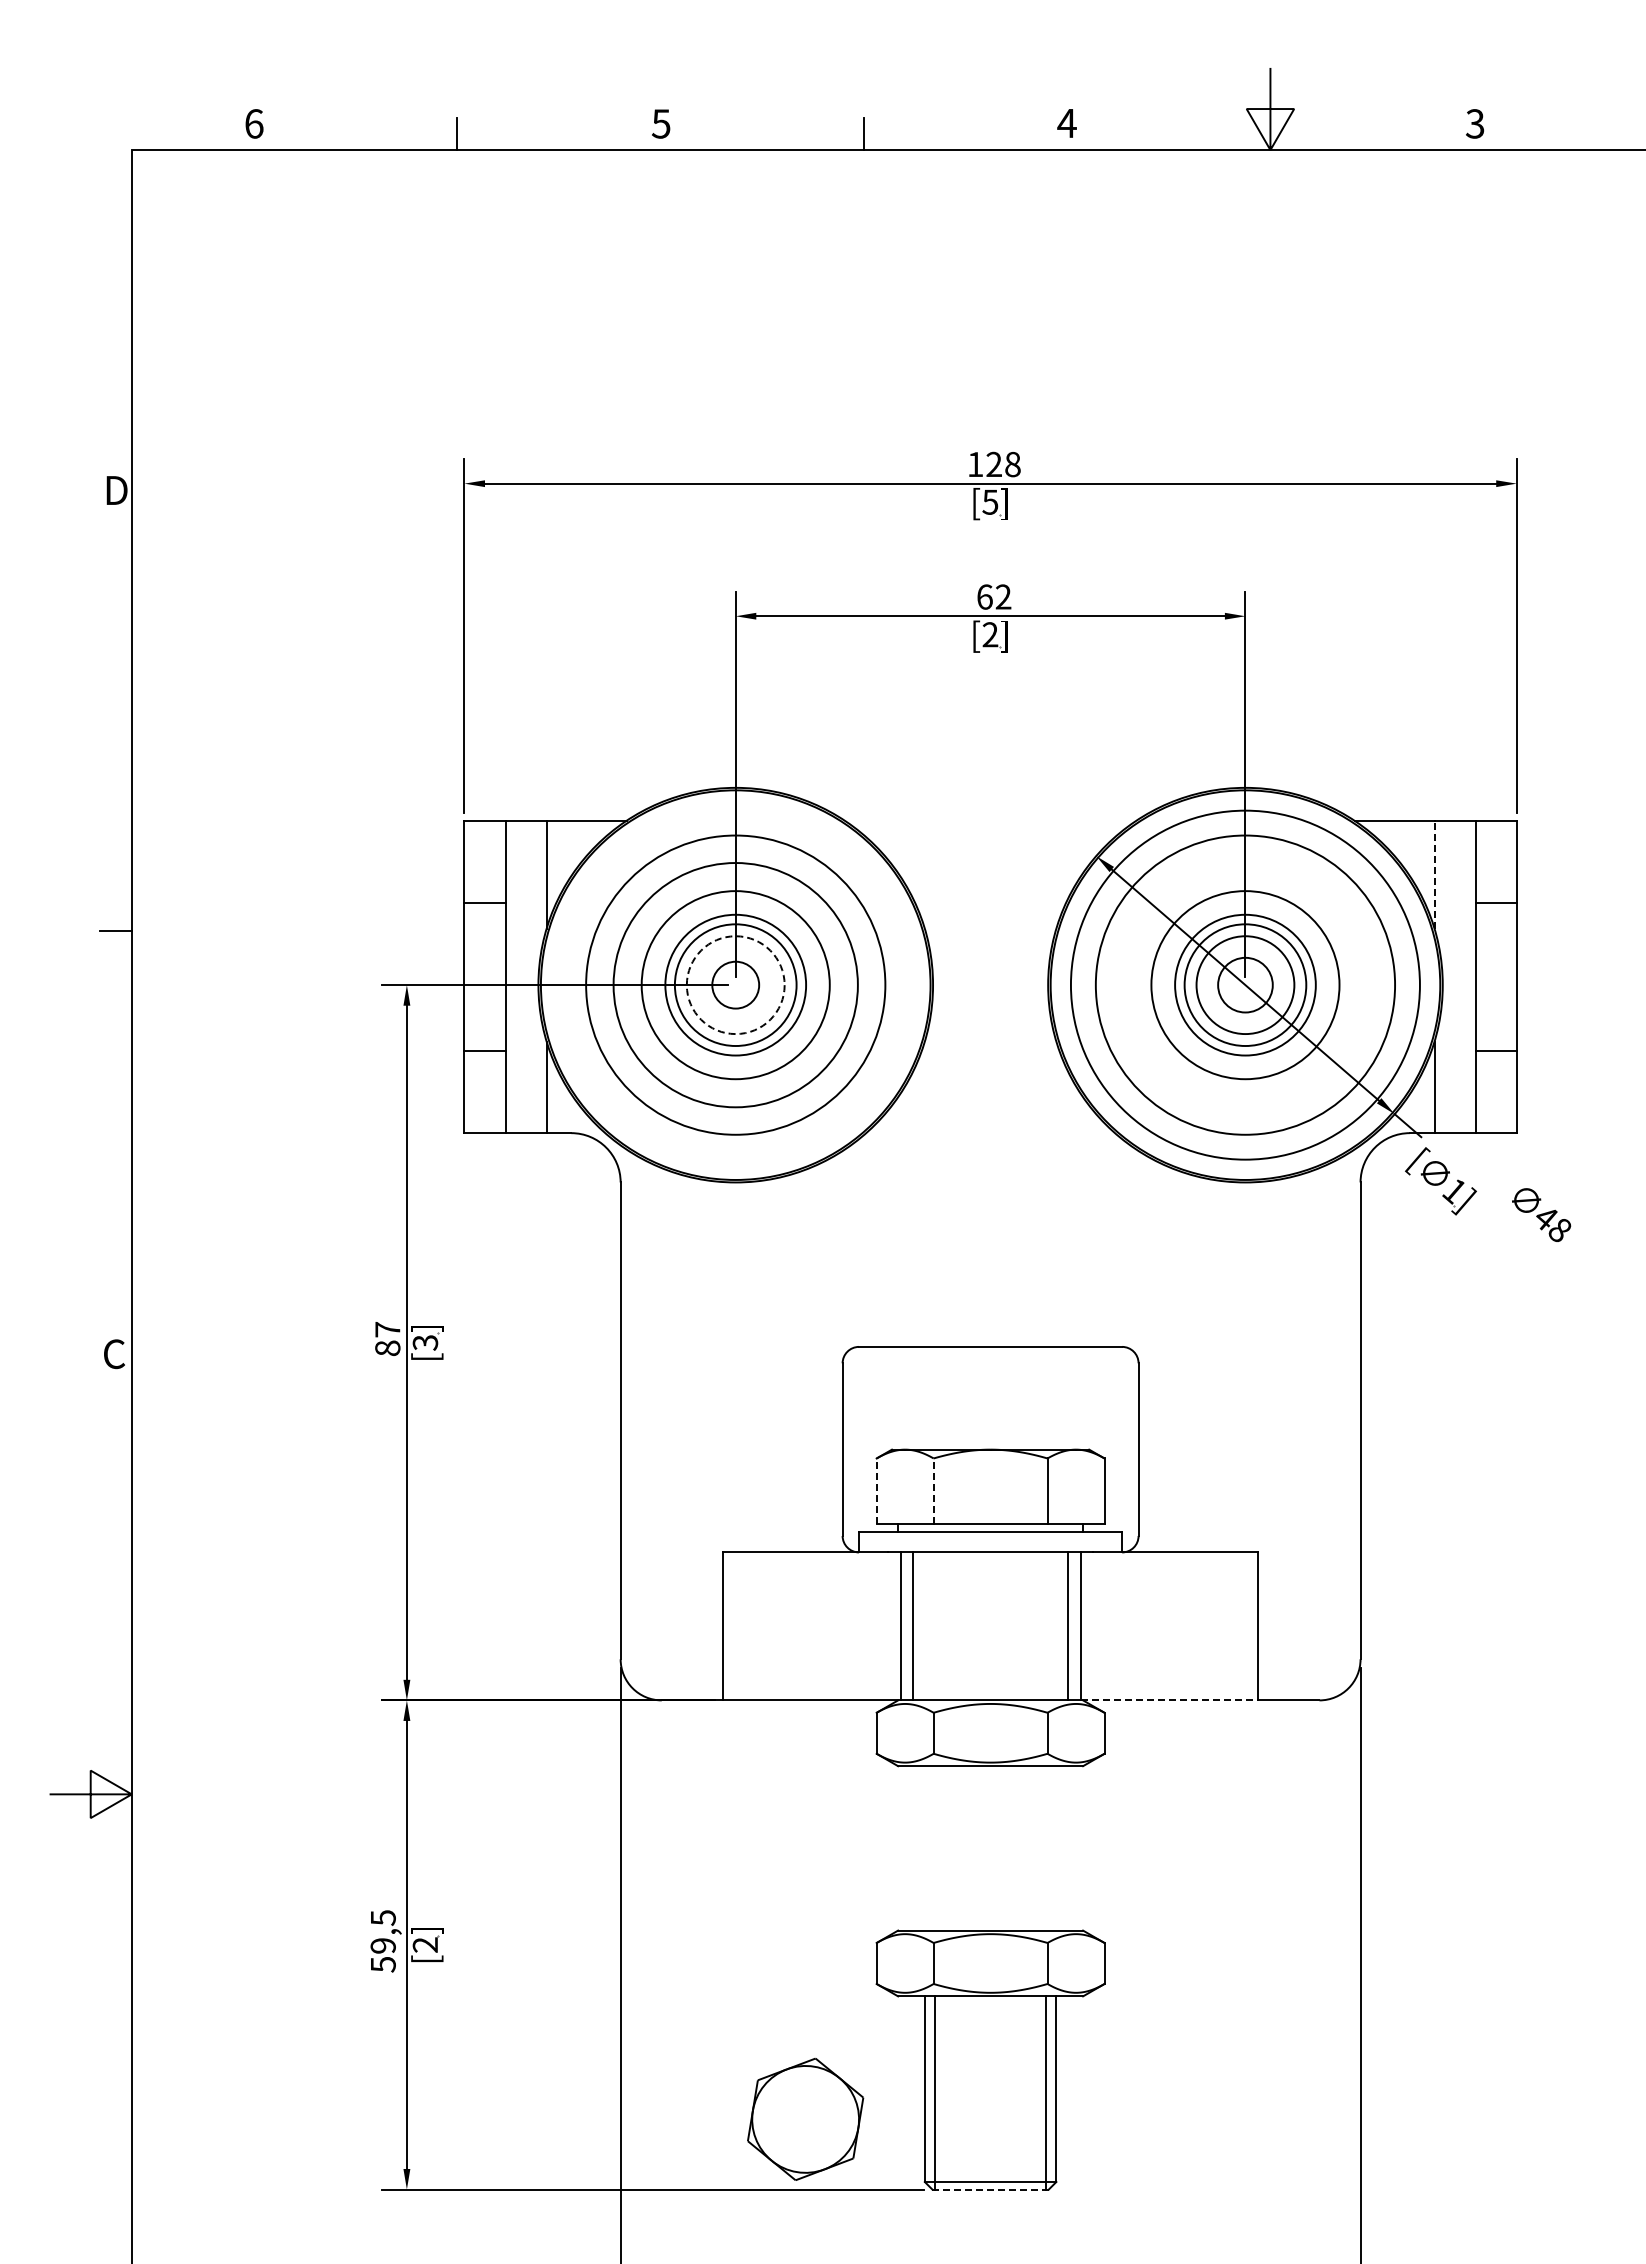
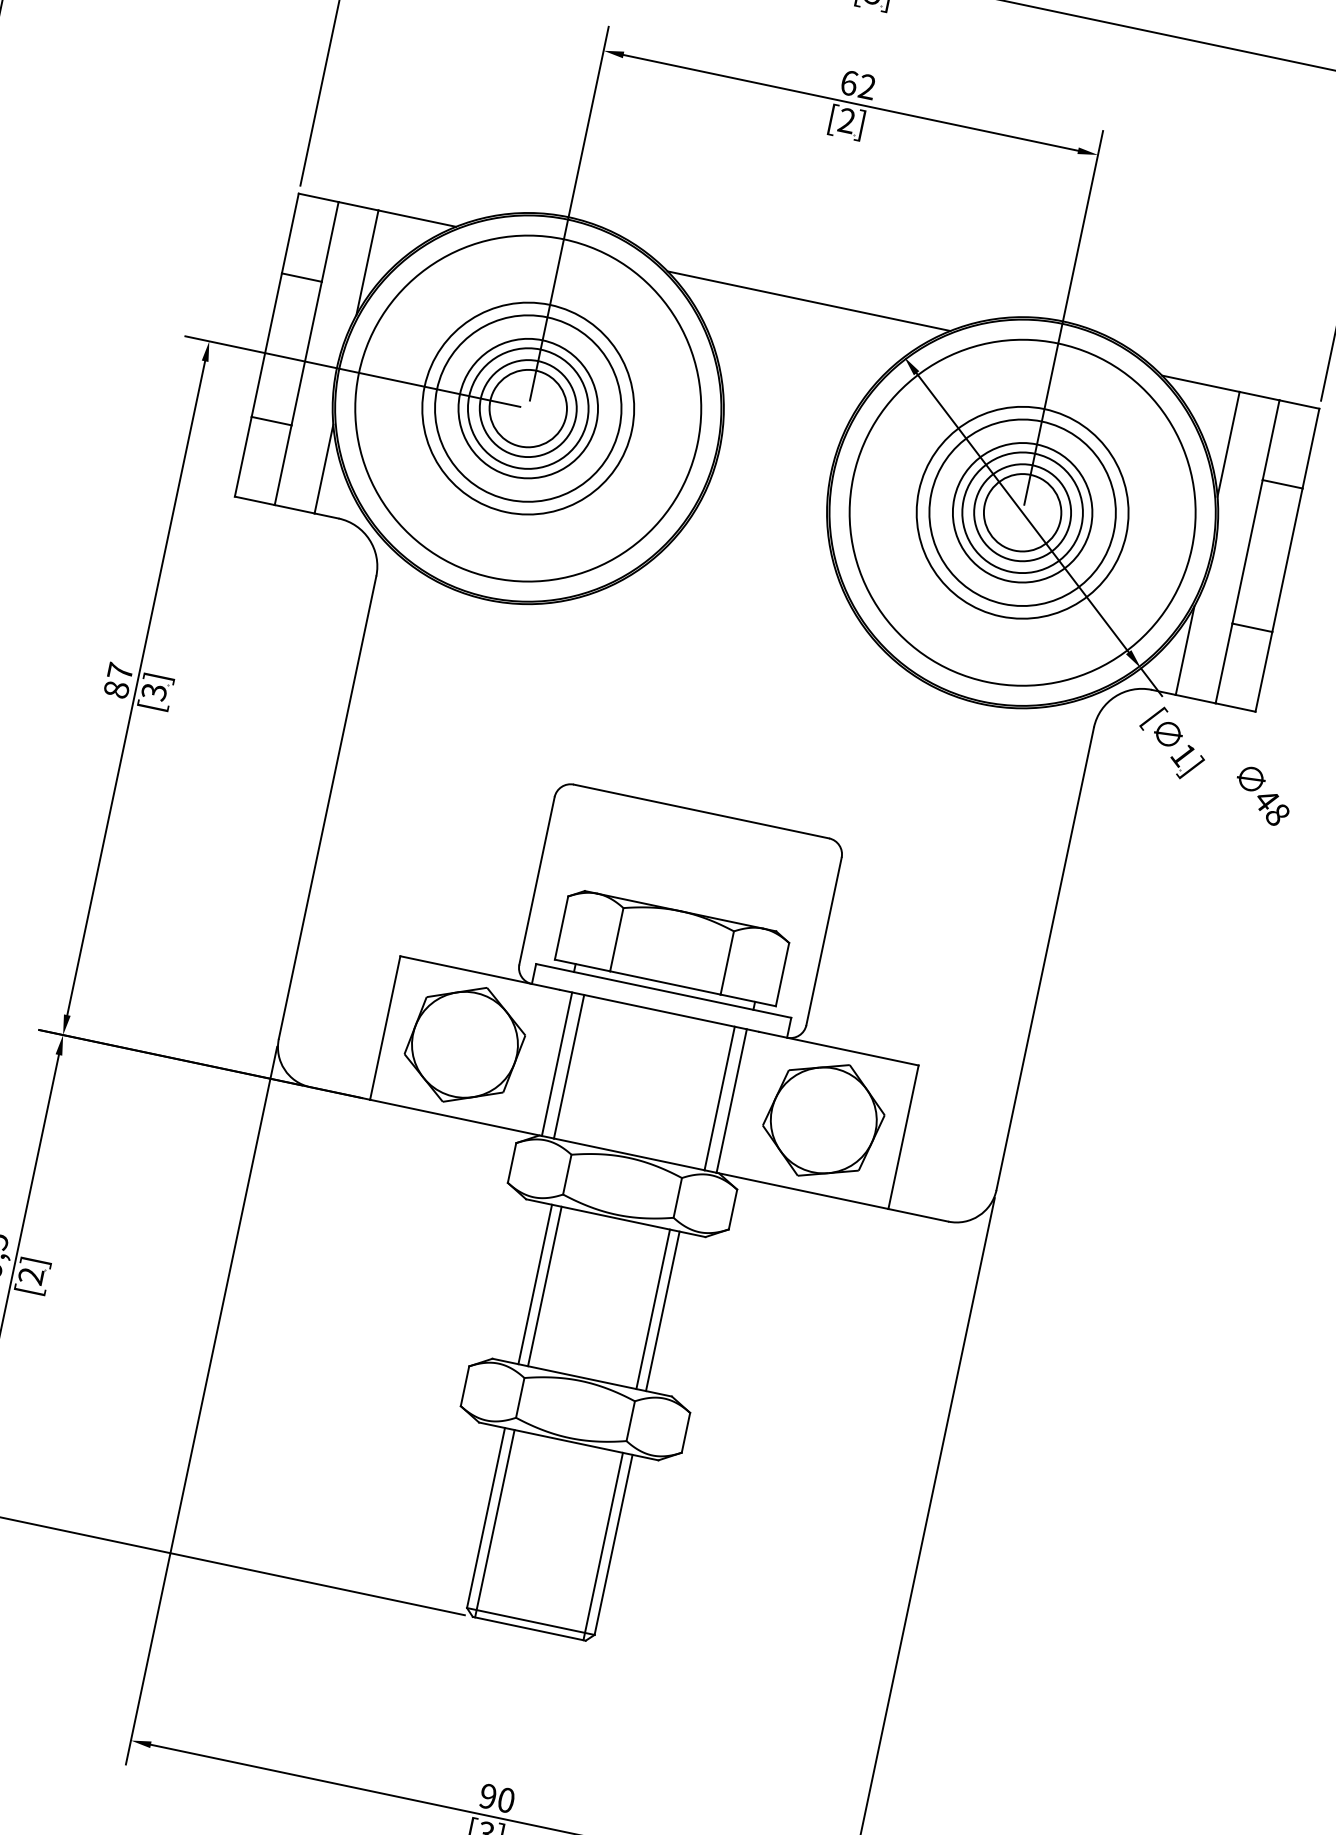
line: (990, 820) -> (809, 300), added
line: (1434, 874) -> (1228, 444), dashed -> solid
circle: (735, 984) -> (528, 407), size x1.43
circle: (735, 985) -> (527, 408), dashed -> solid
circle: (735, 985) -> (527, 408), size x0.71
circle: (735, 985) -> (527, 408), size x1.67
circle: (1245, 985) -> (1022, 513), size x0.71
circle: (1245, 985) -> (1022, 513), size x1.43
line: (876, 1491) -> (561, 928), dashed -> solid
line: (933, 1491) -> (616, 940), dashed -> solid
part: (1175, 1626) -> (823, 1120), added
line: (1169, 1700) -> (802, 1191), dashed -> solid
line: (924, 1848) -> (534, 1284), added
line: (934, 1848) -> (544, 1286), added
line: (1046, 1848) -> (653, 1309), added
line: (1056, 1848) -> (662, 1311), added
part: (805, 2118) -> (465, 1043), moved
line: (990, 2189) -> (529, 1628), dashed -> solid

